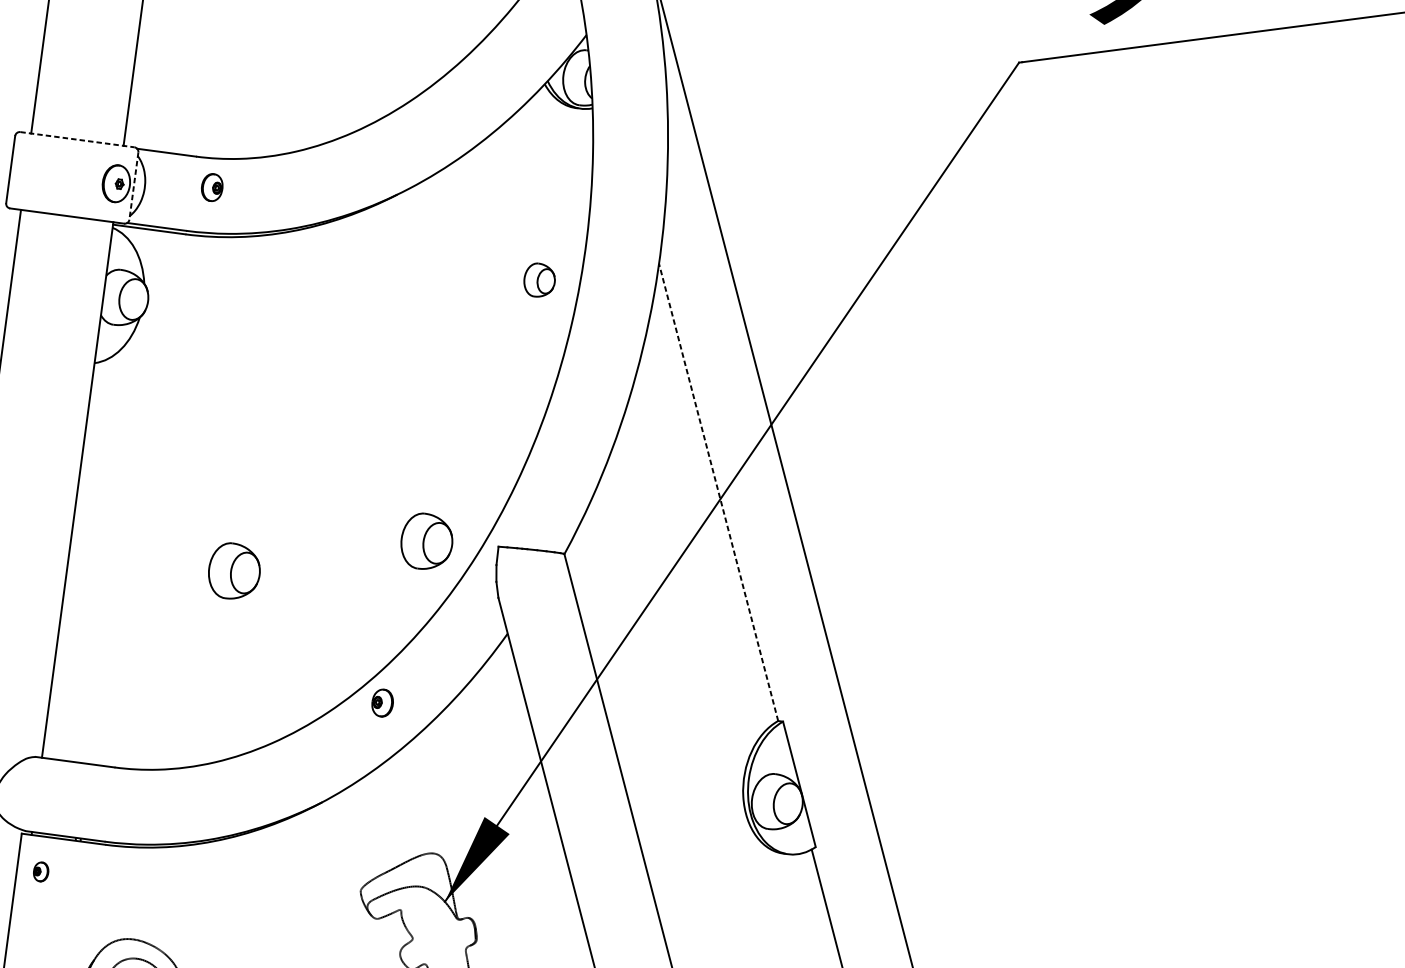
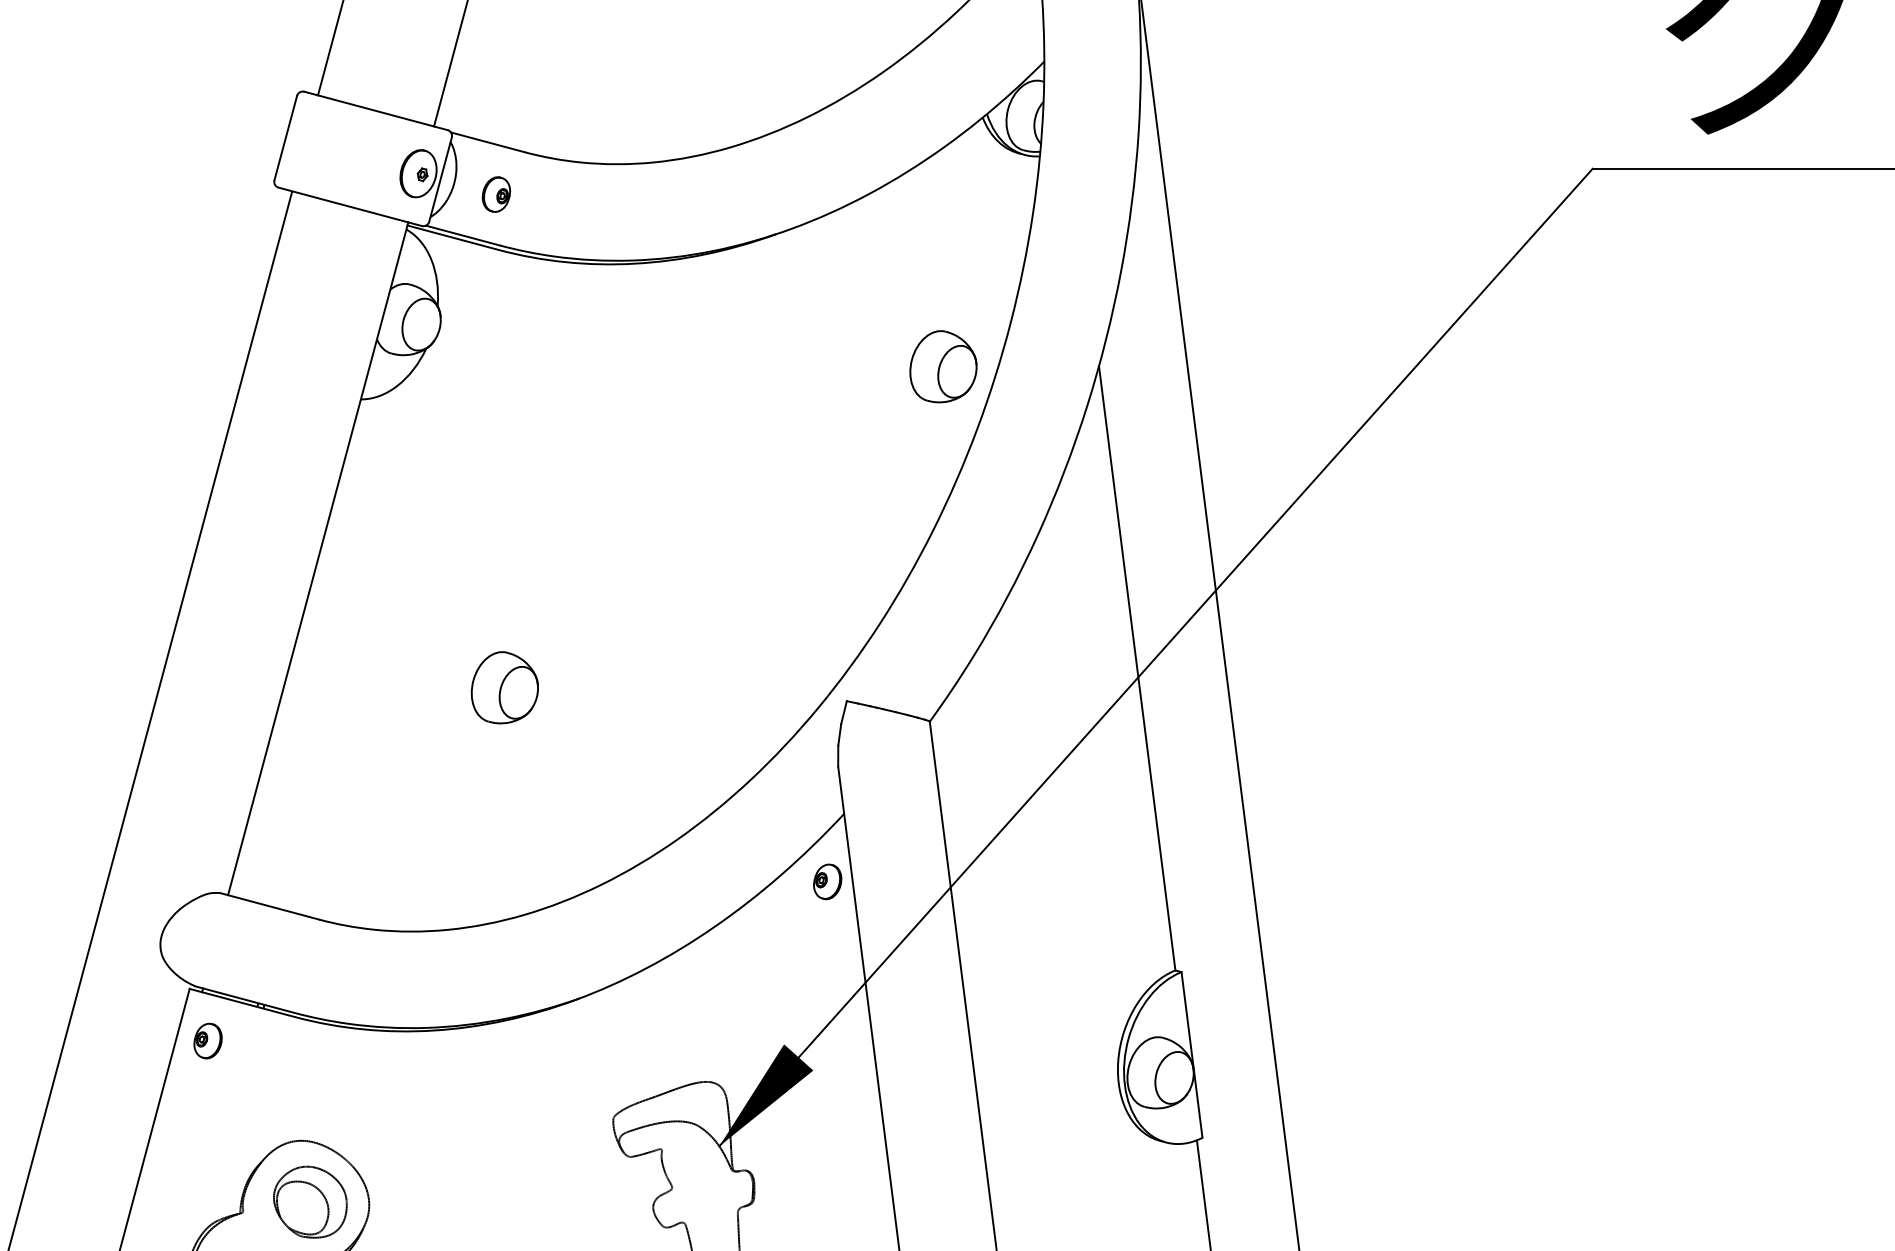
line: (77, 140) -> (376, 111), dashed -> solid
line: (133, 186) -> (440, 179), dashed -> solid
part: (212, 187) -> (496, 194), moved
part: (539, 279) -> (943, 366), size x1.67
line: (718, 492) -> (1137, 668), dashed -> solid
part: (426, 540) -> (755, 681), removed
part: (382, 702) -> (827, 881), moved
part: (40, 871) -> (207, 1040), size x1.43

